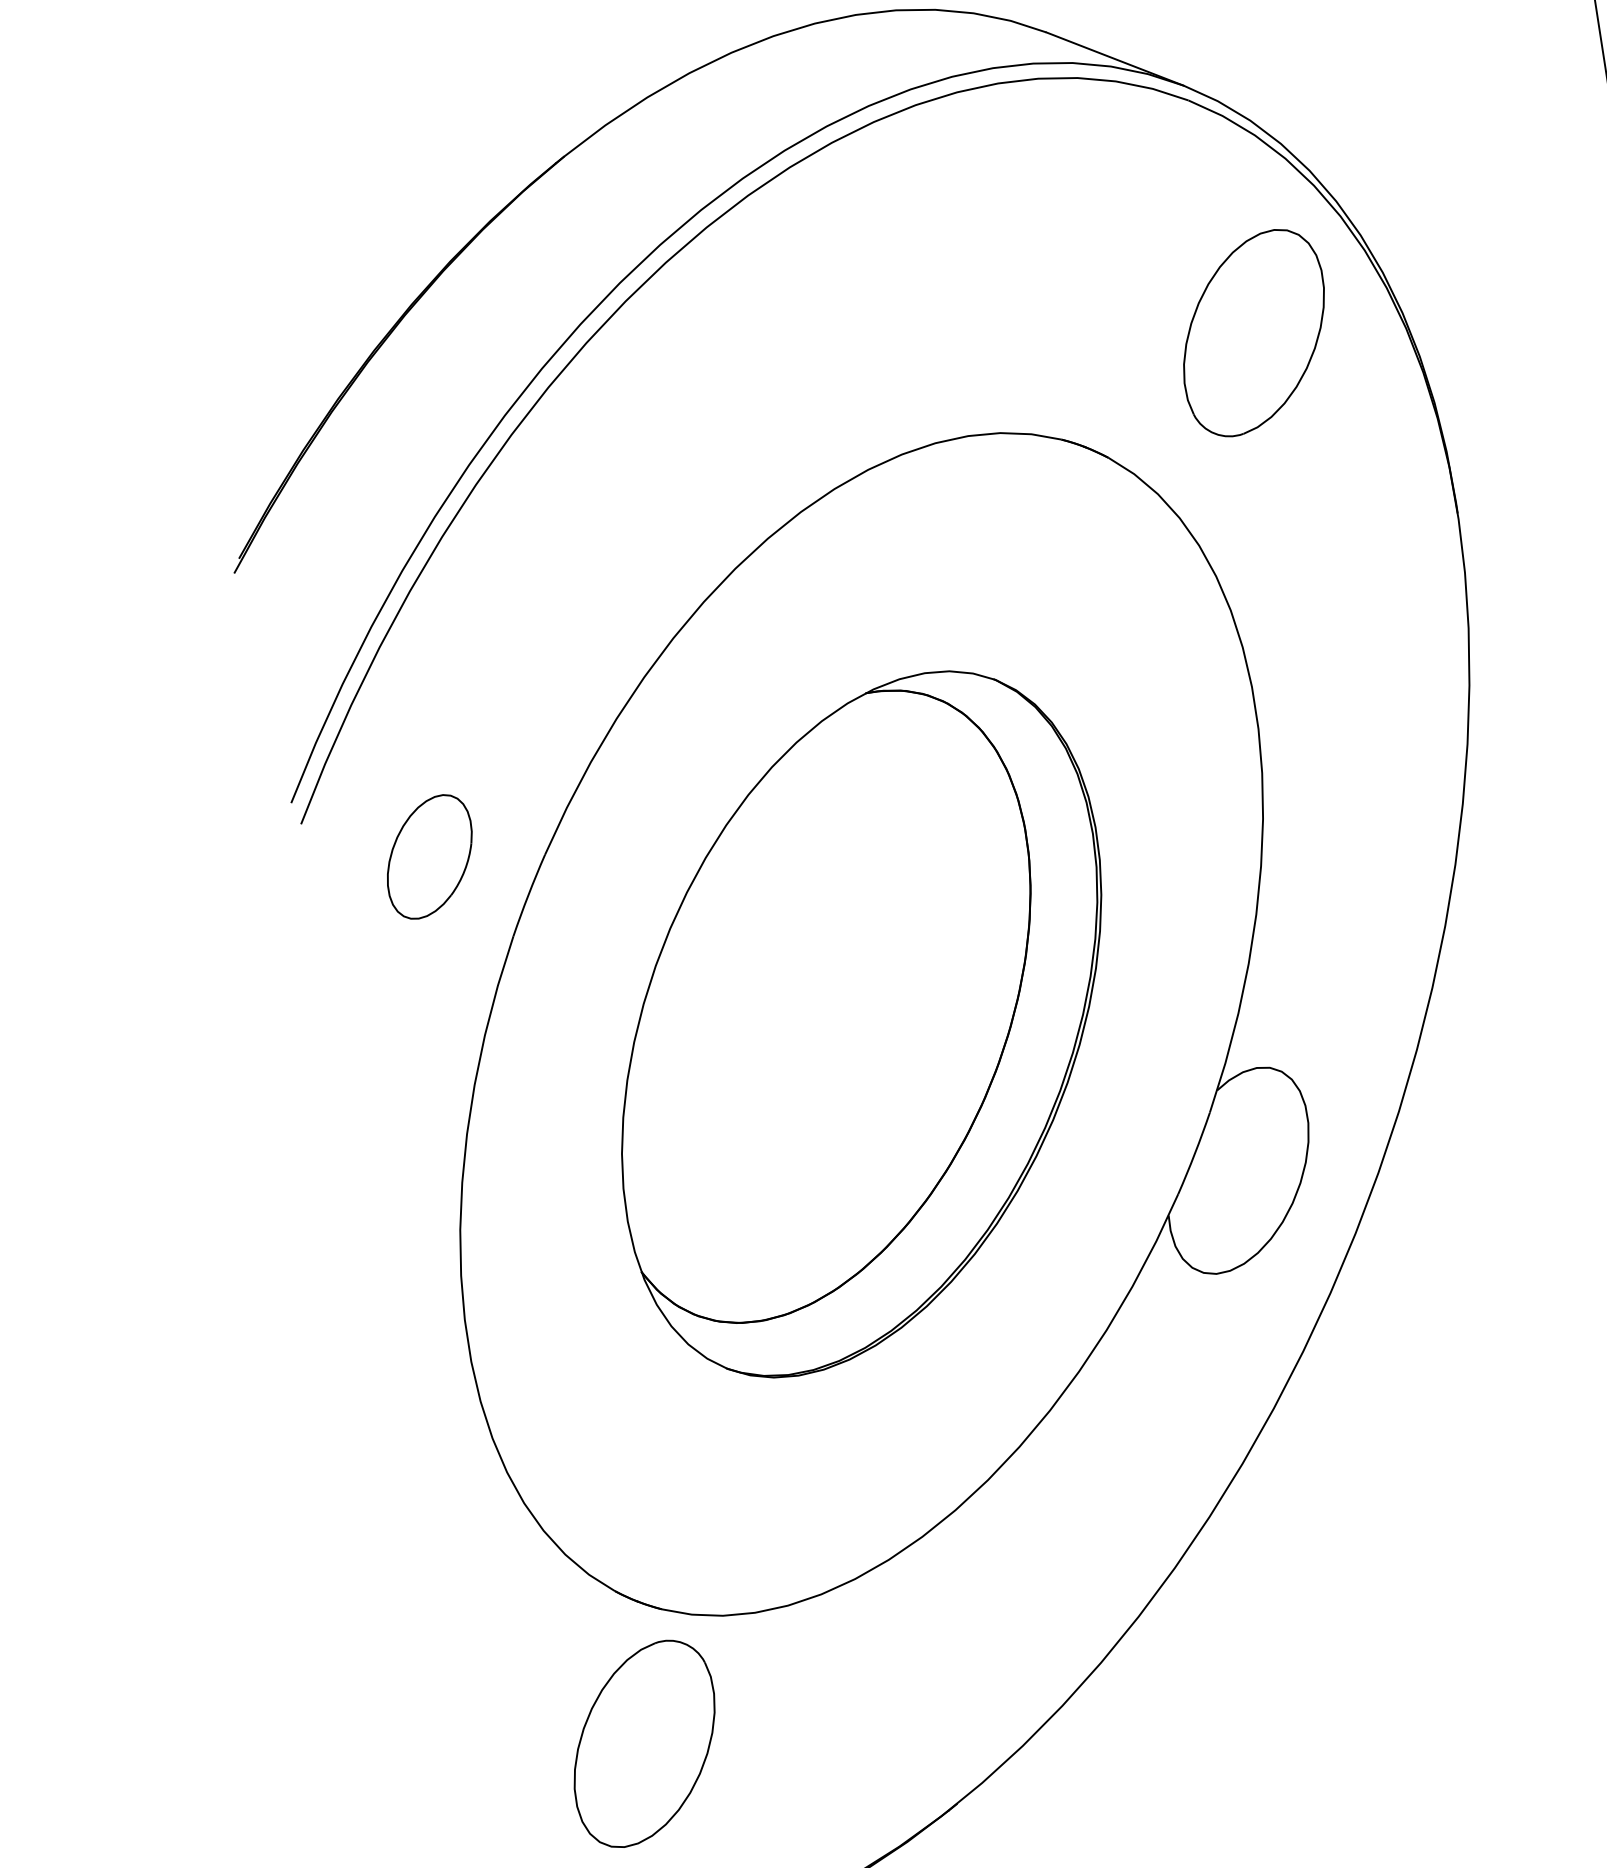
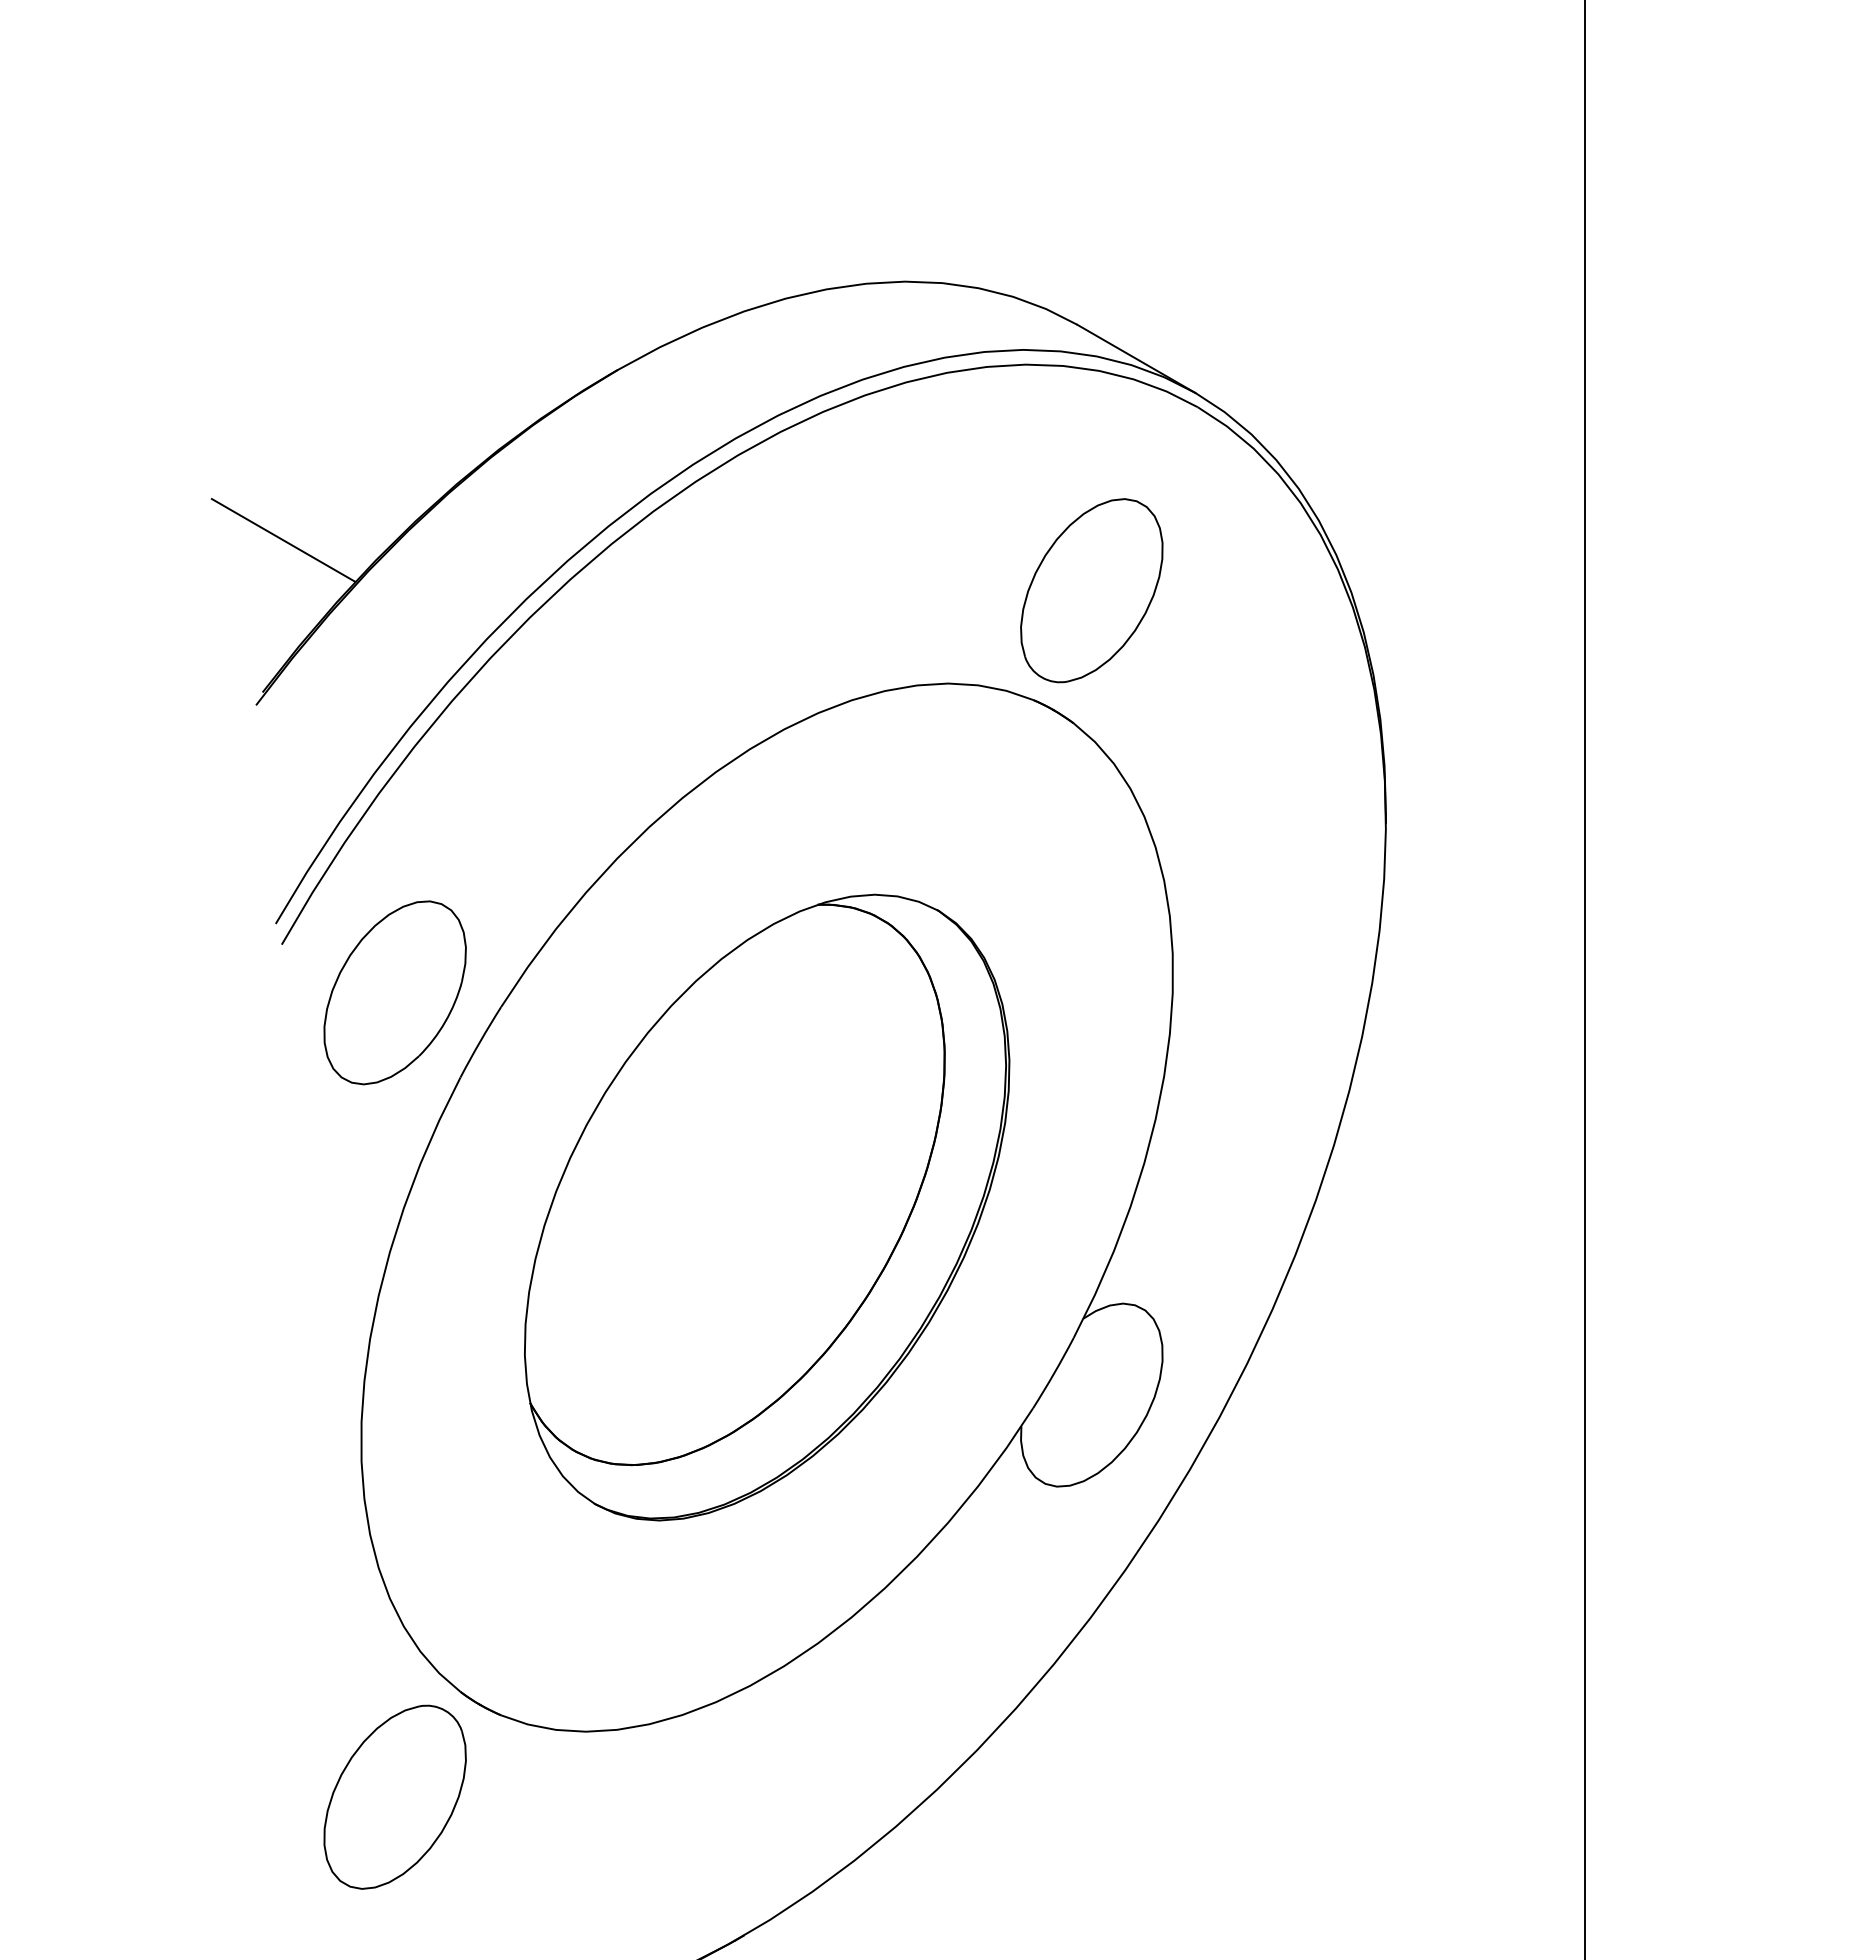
part: (1253, 332) -> (1091, 590), moved
line: (236, 393) -> (283, 540), added
part: (429, 856) -> (394, 992), size x1.67
part: (643, 1743) -> (394, 1796), moved

